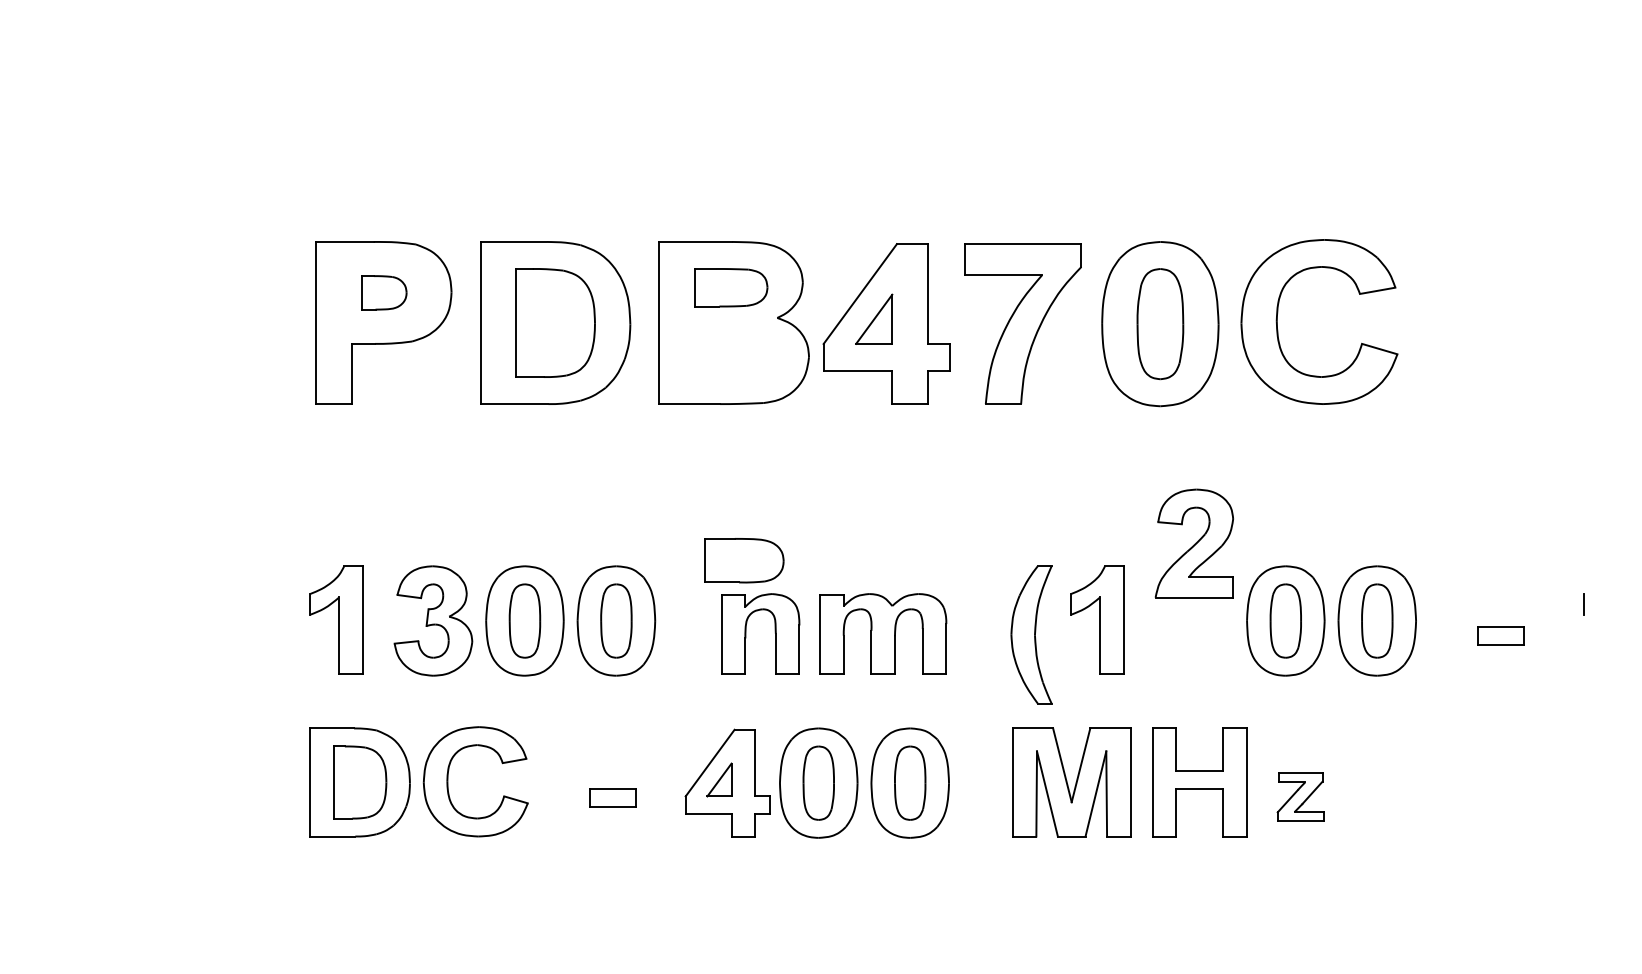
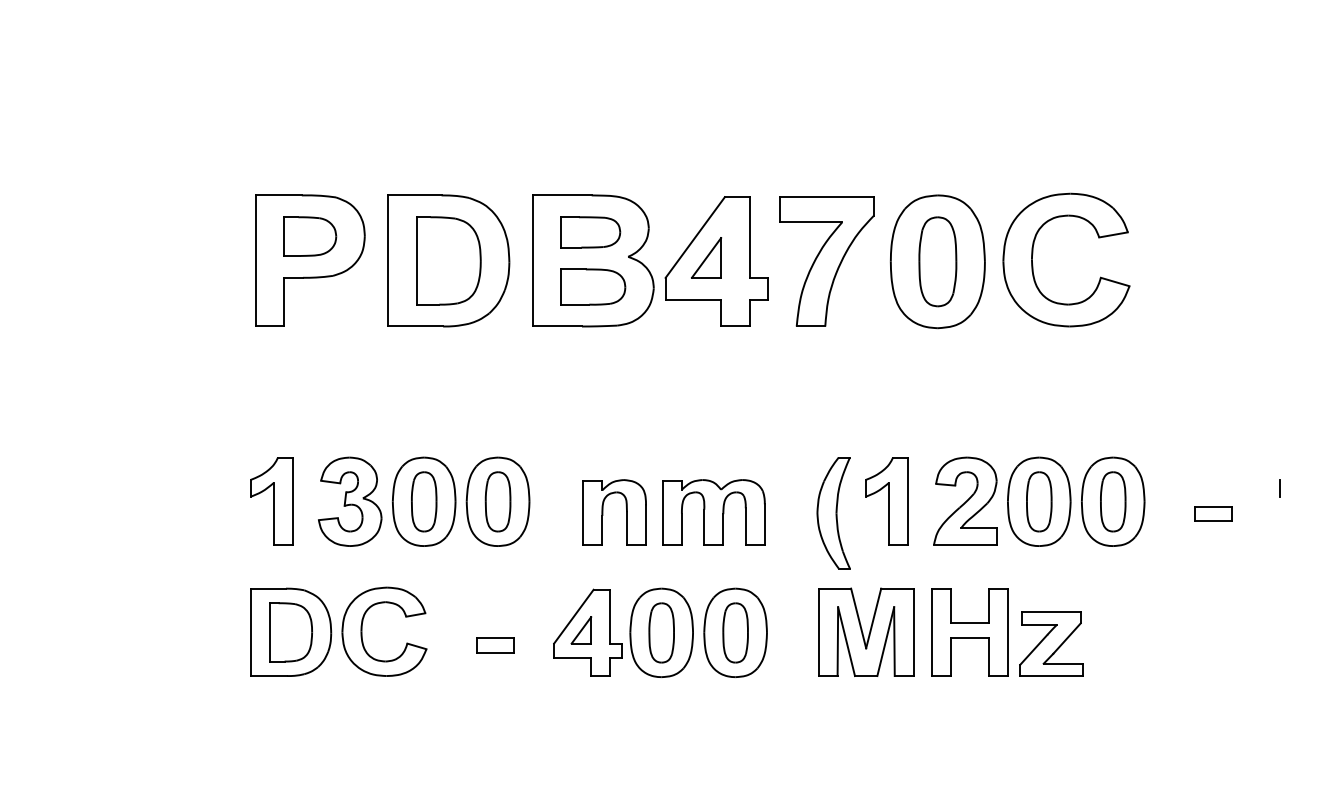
part: (384, 292) -> (310, 236), size x1.43
part: (1194, 542) -> (965, 500), moved
part: (744, 559) -> (593, 286), moved
part: (1300, 796) -> (1051, 643), size x1.67

